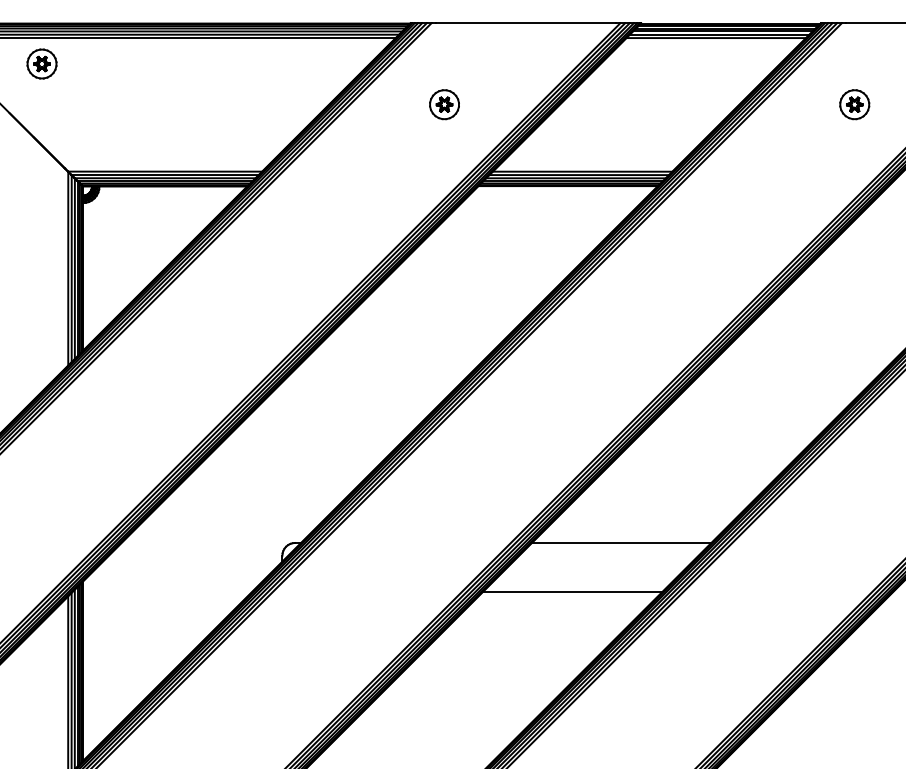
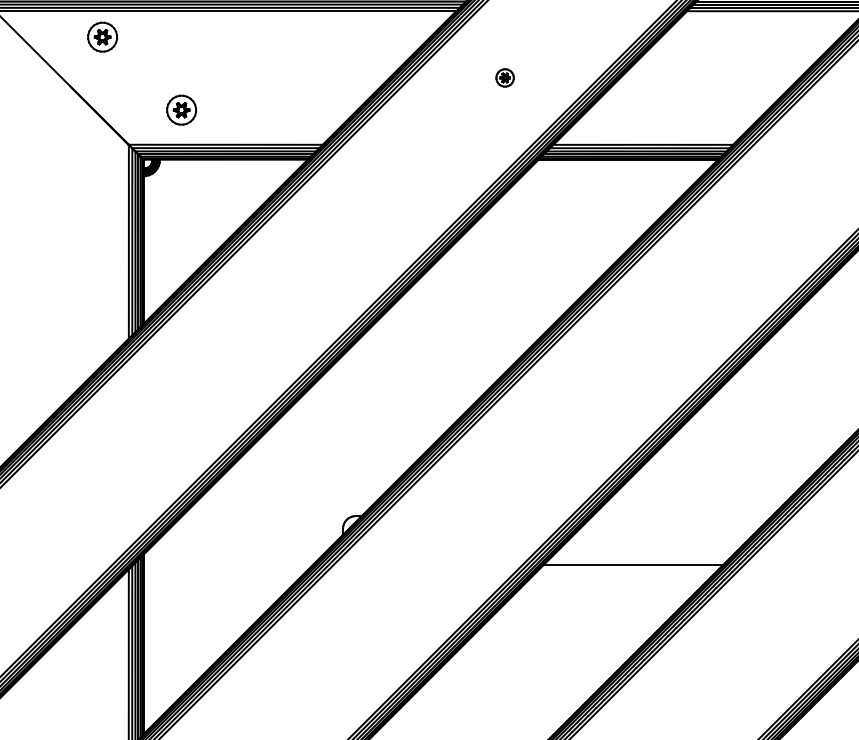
part: (444, 104) -> (505, 77), size x0.6
part: (120, 136) -> (181, 109), added
line: (621, 542) -> (682, 515), removed

